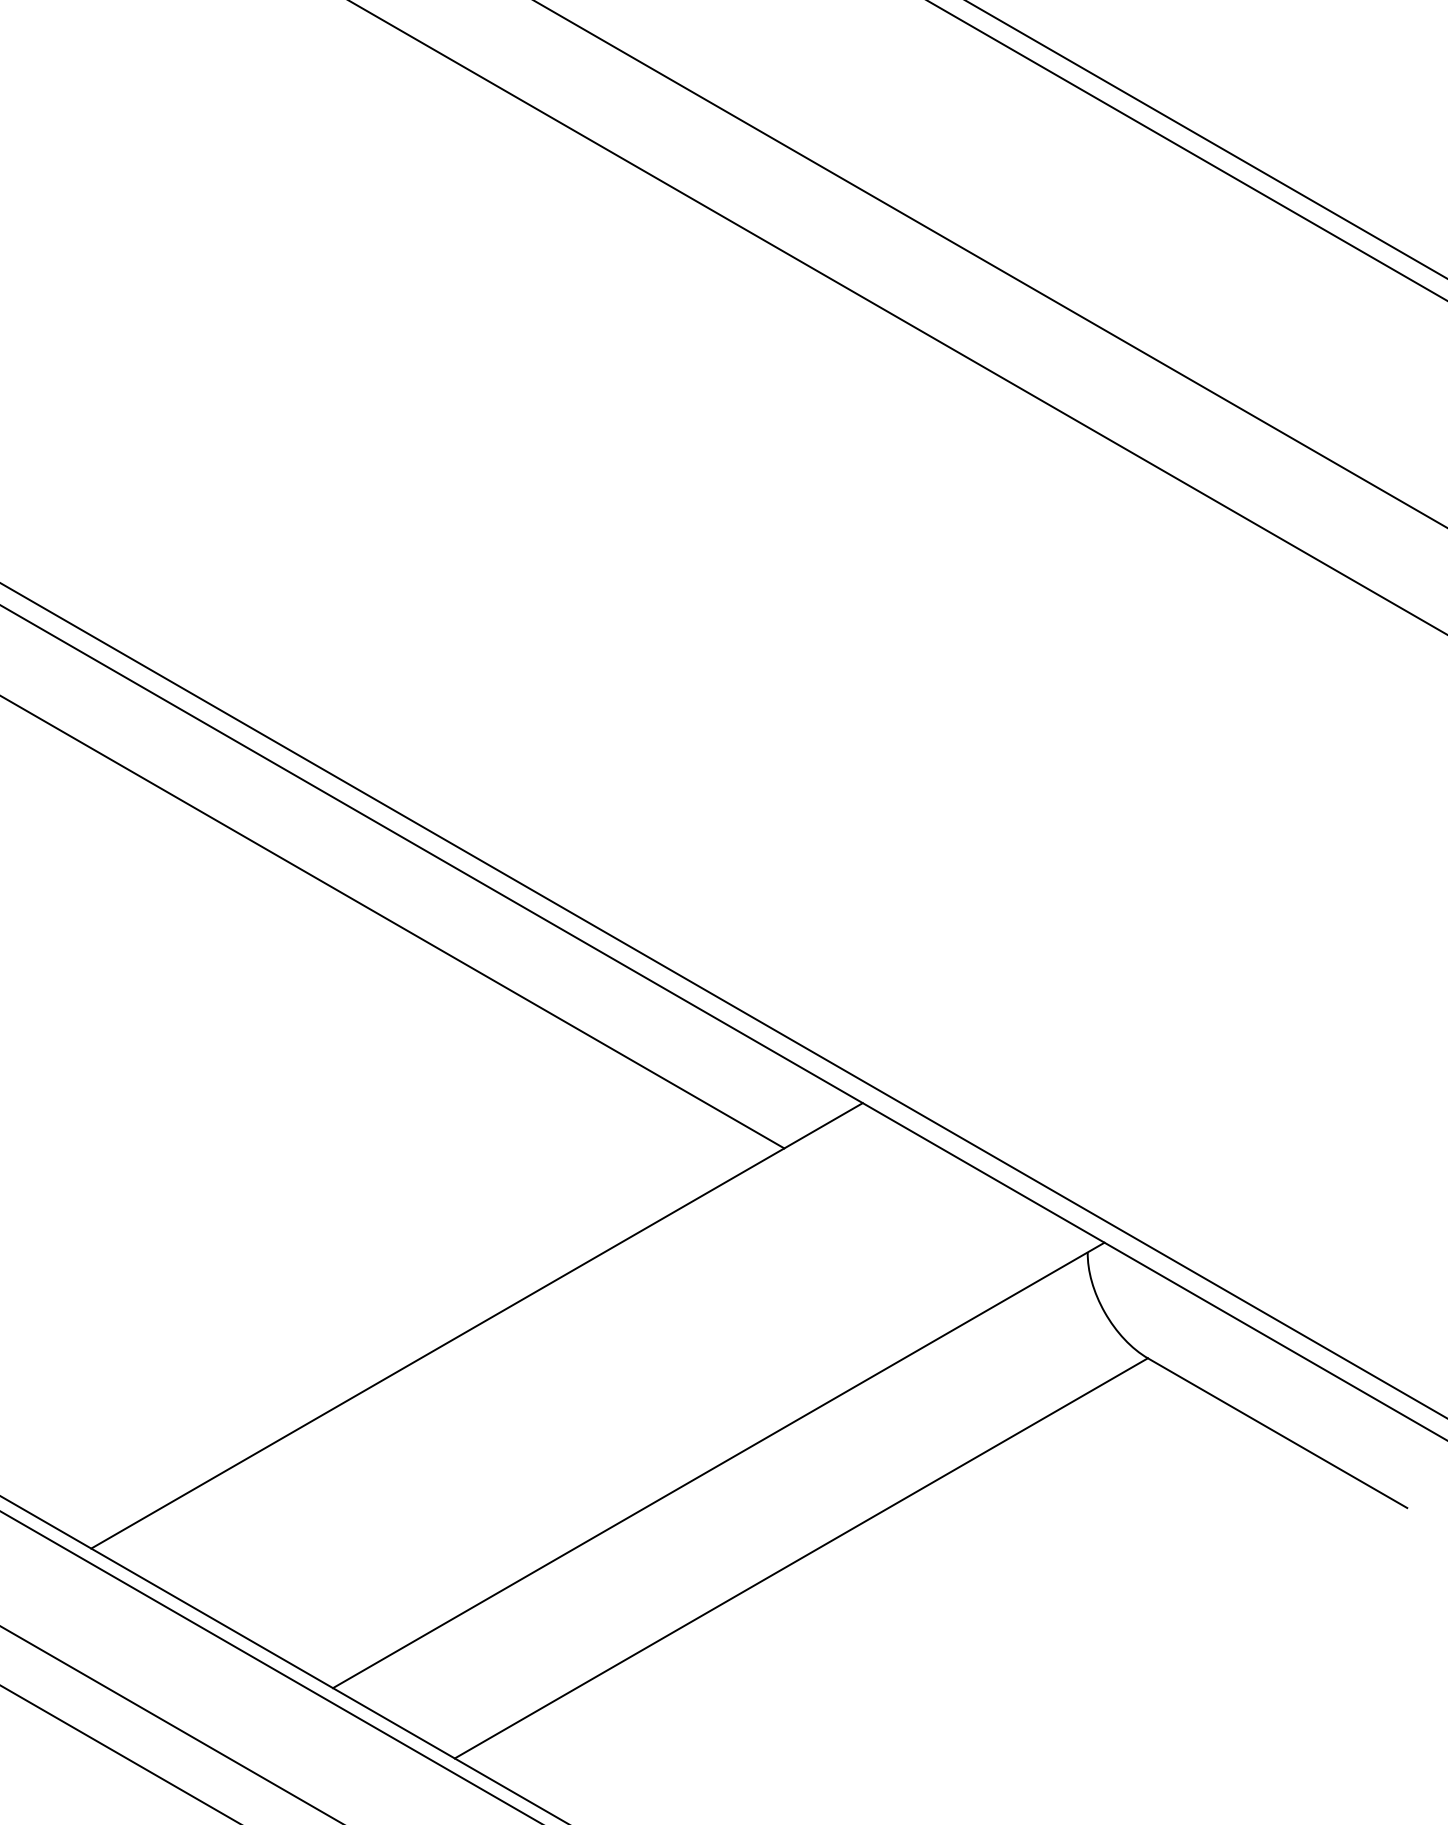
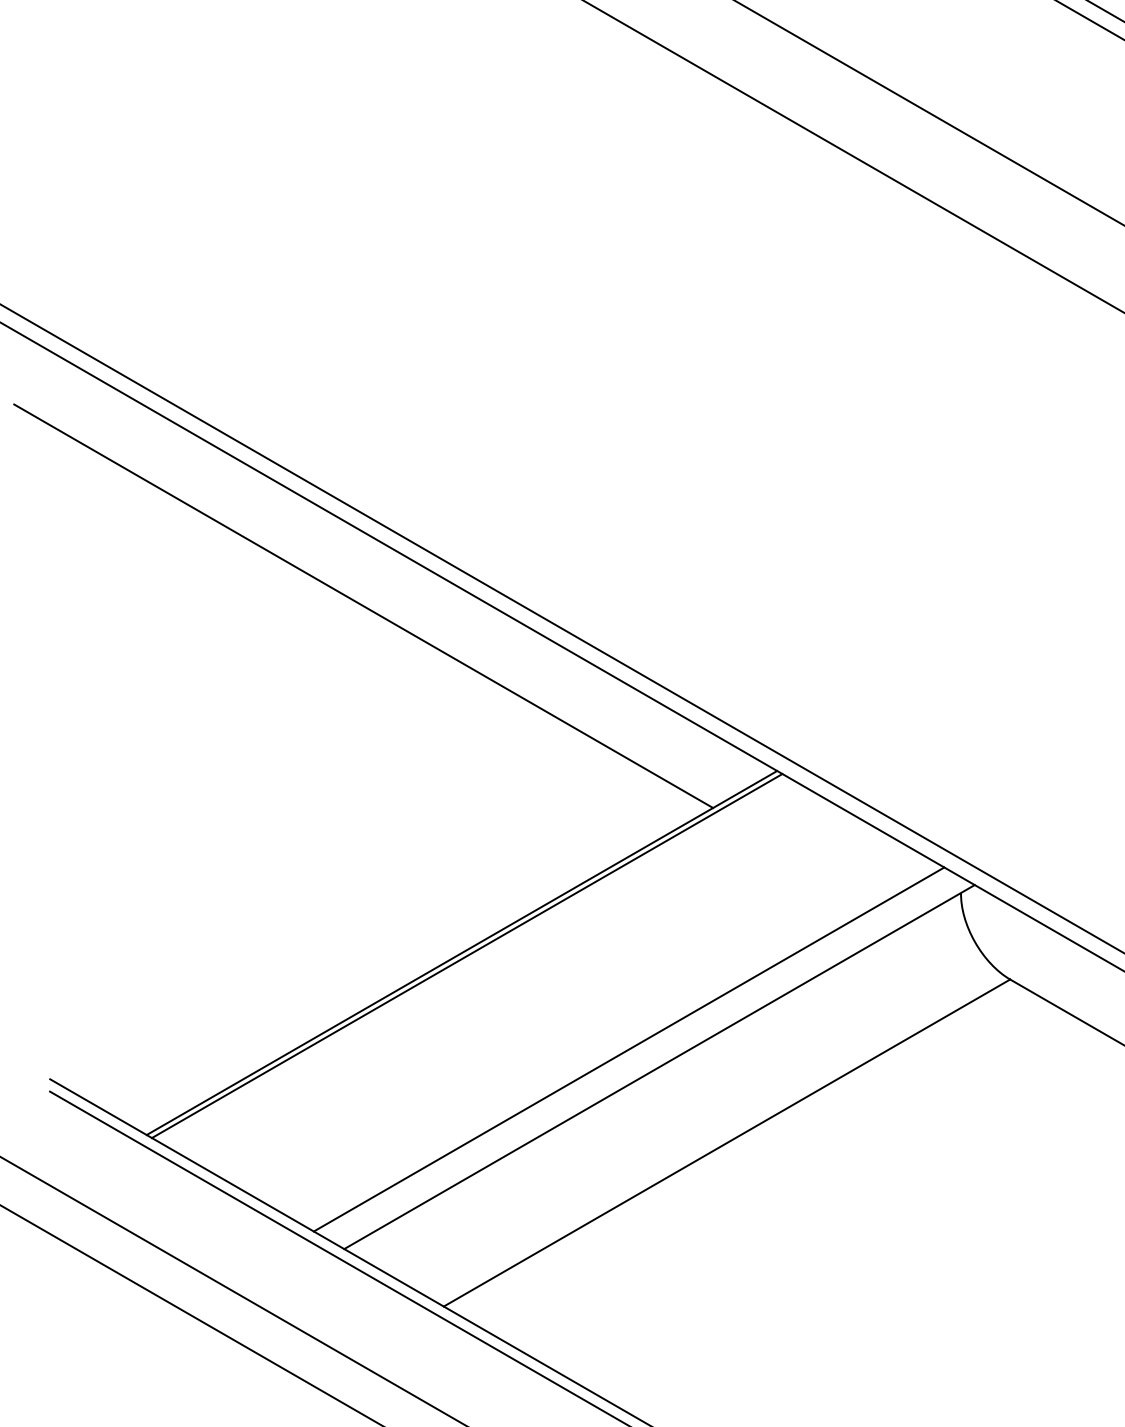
line: (483, 1329) -> (467, 955), added
line: (681, 1443) -> (629, 1049), added

